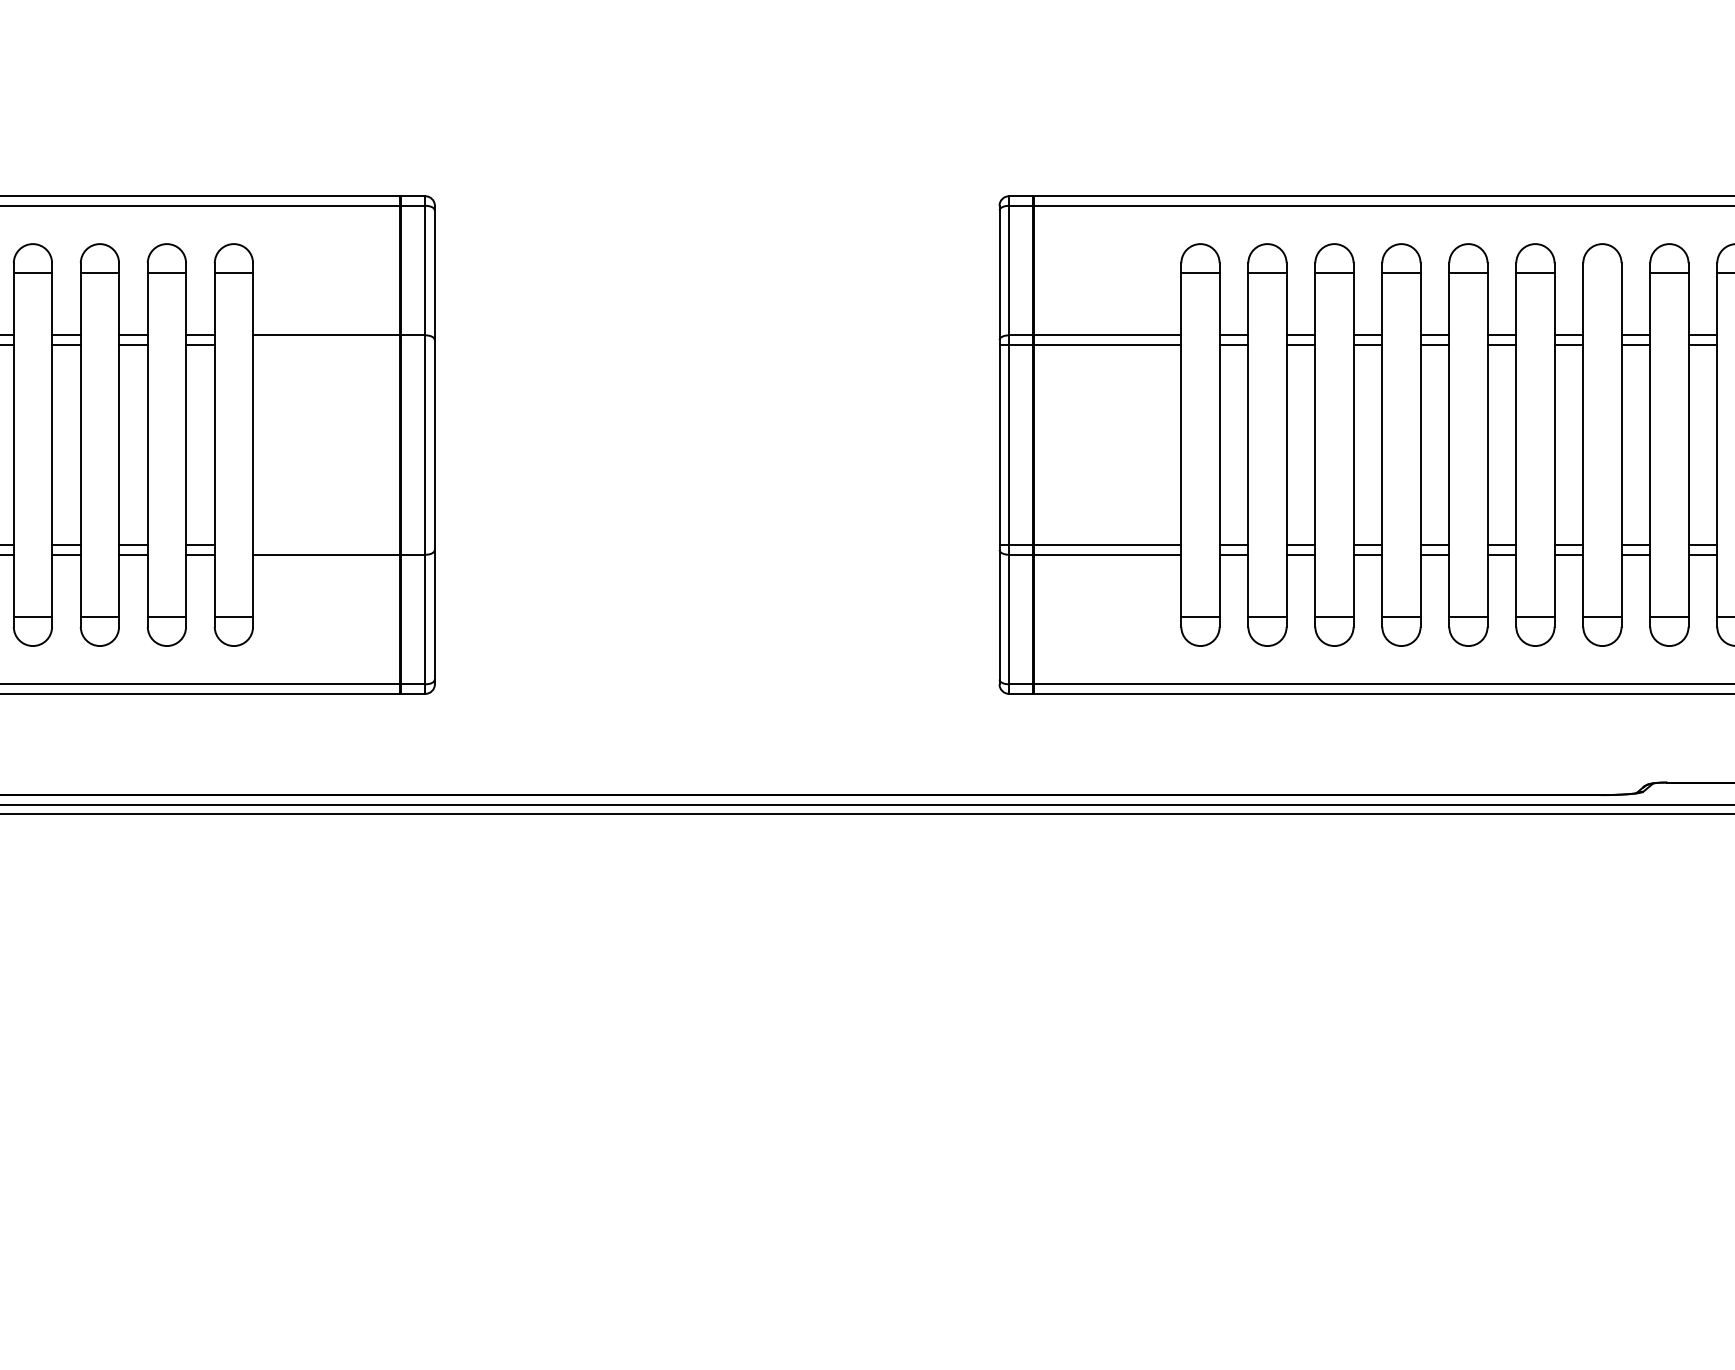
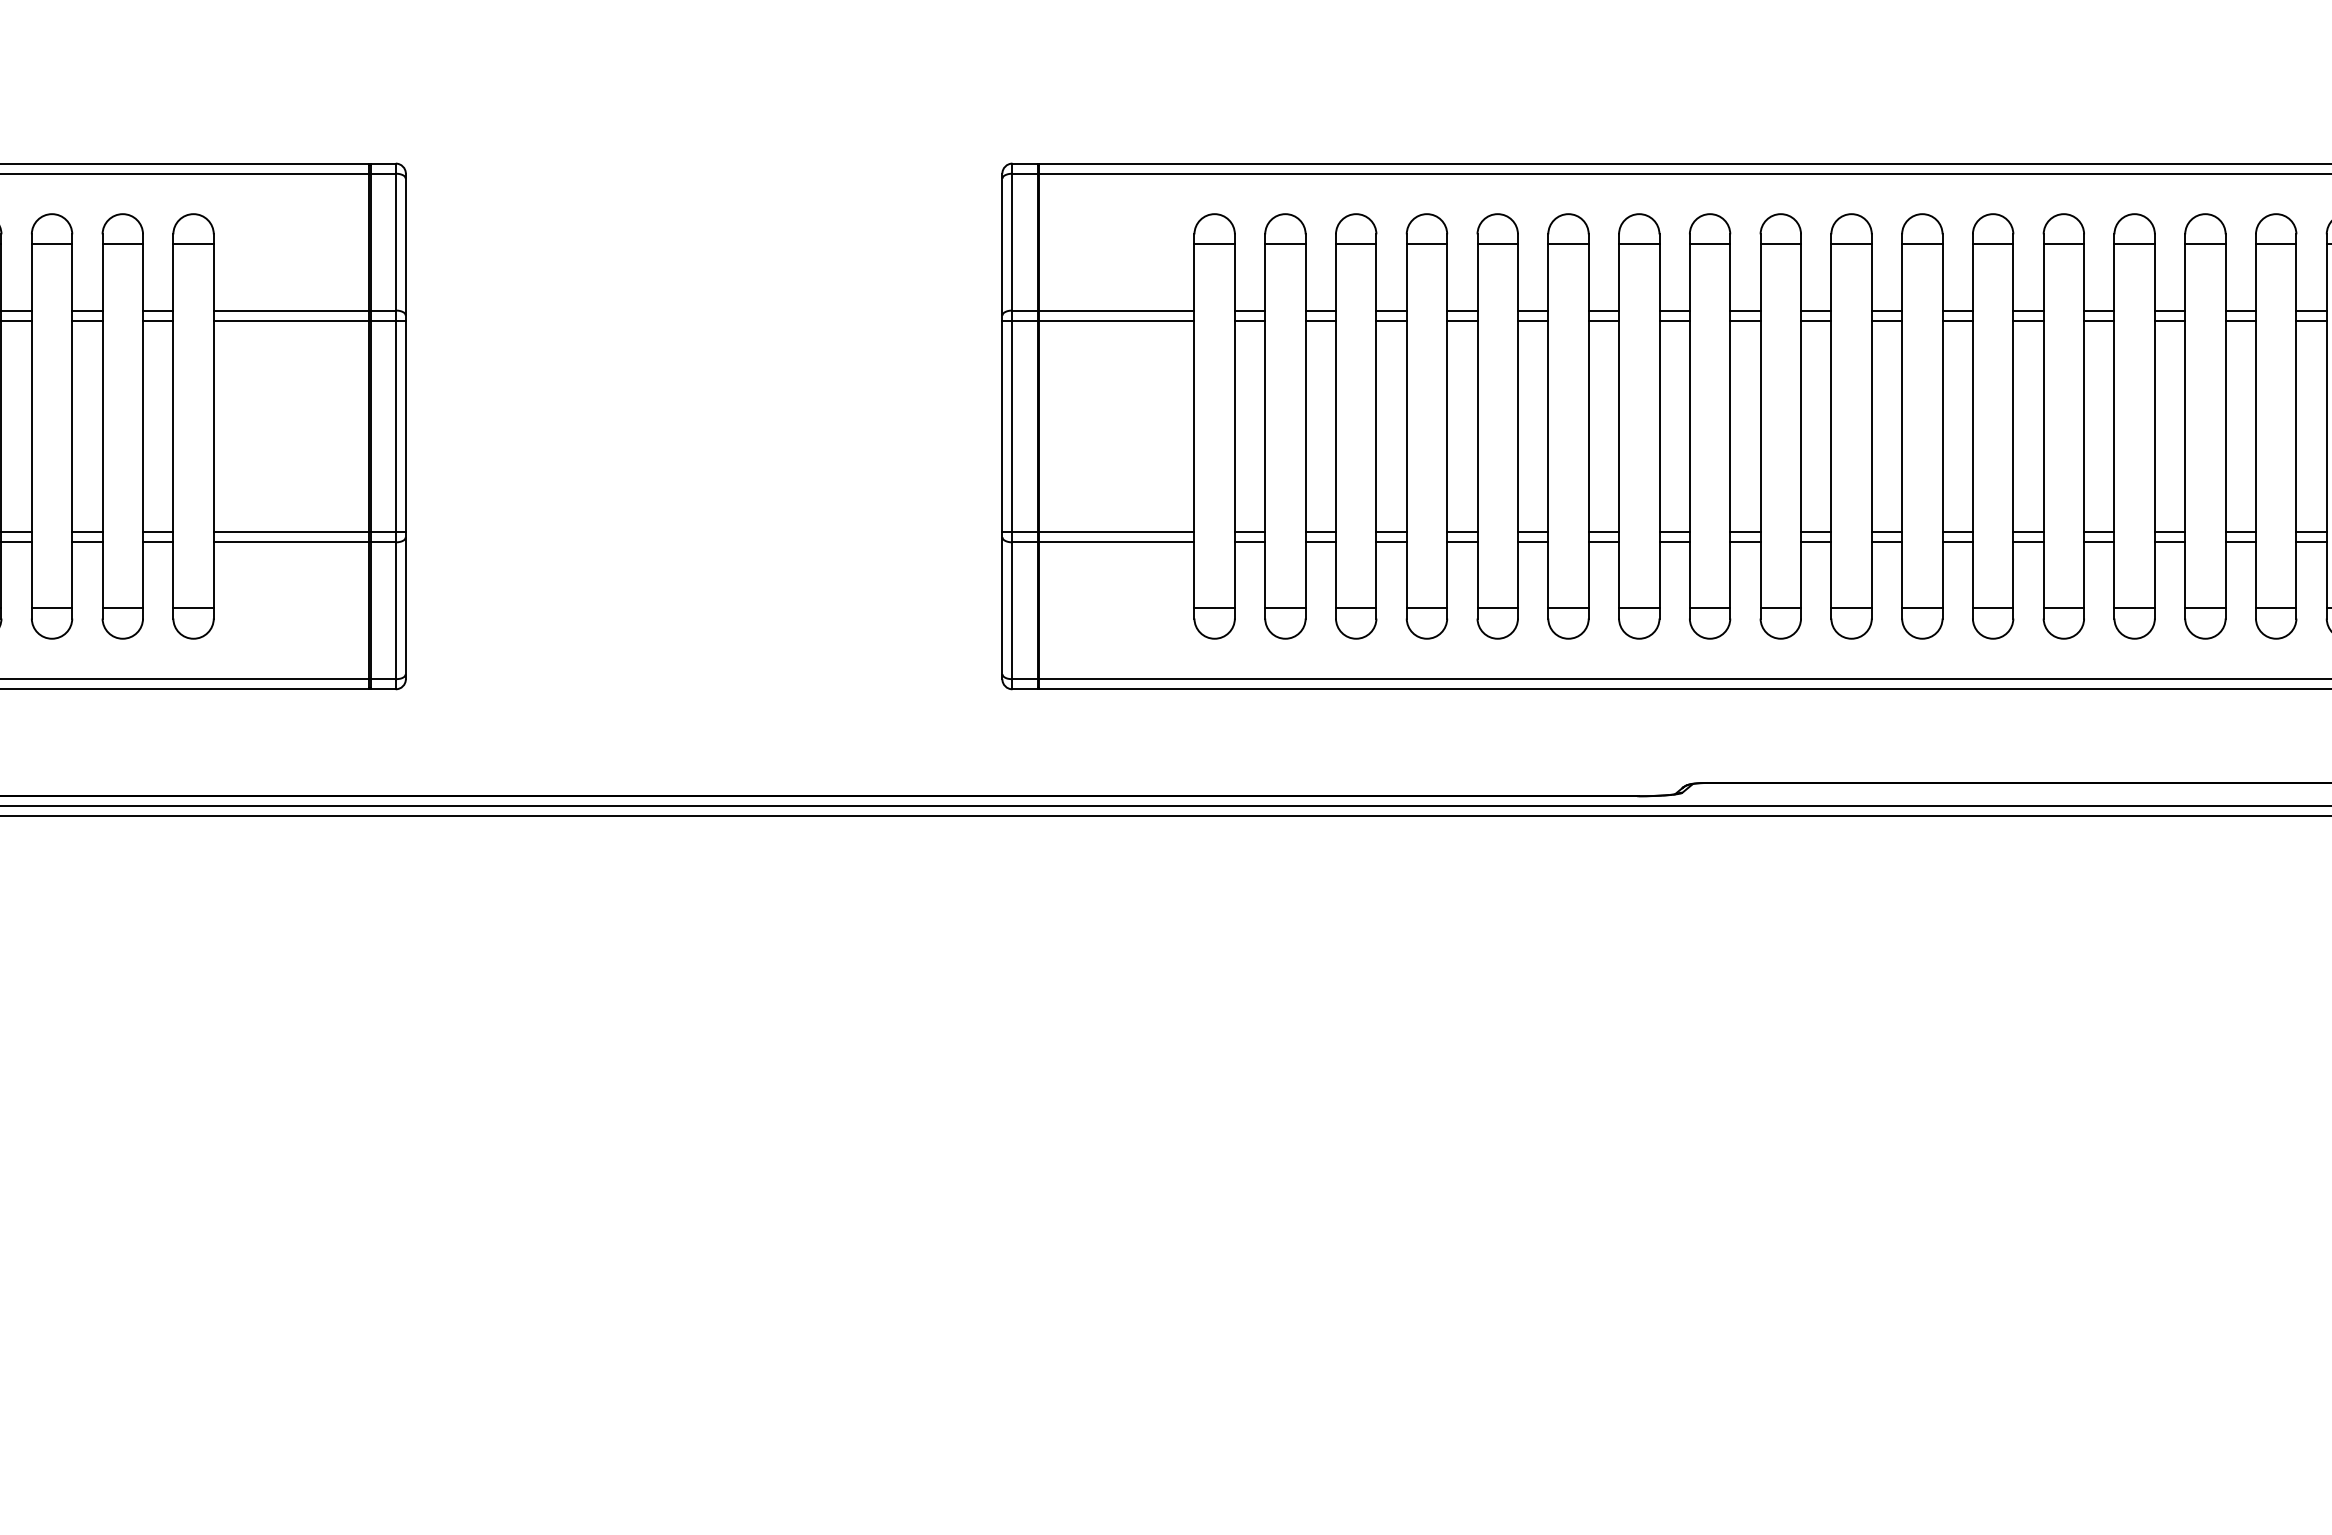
line: (1602, 272) -> (1639, 244), added
line: (343, 344) -> (309, 320), added
line: (343, 545) -> (309, 532), added

